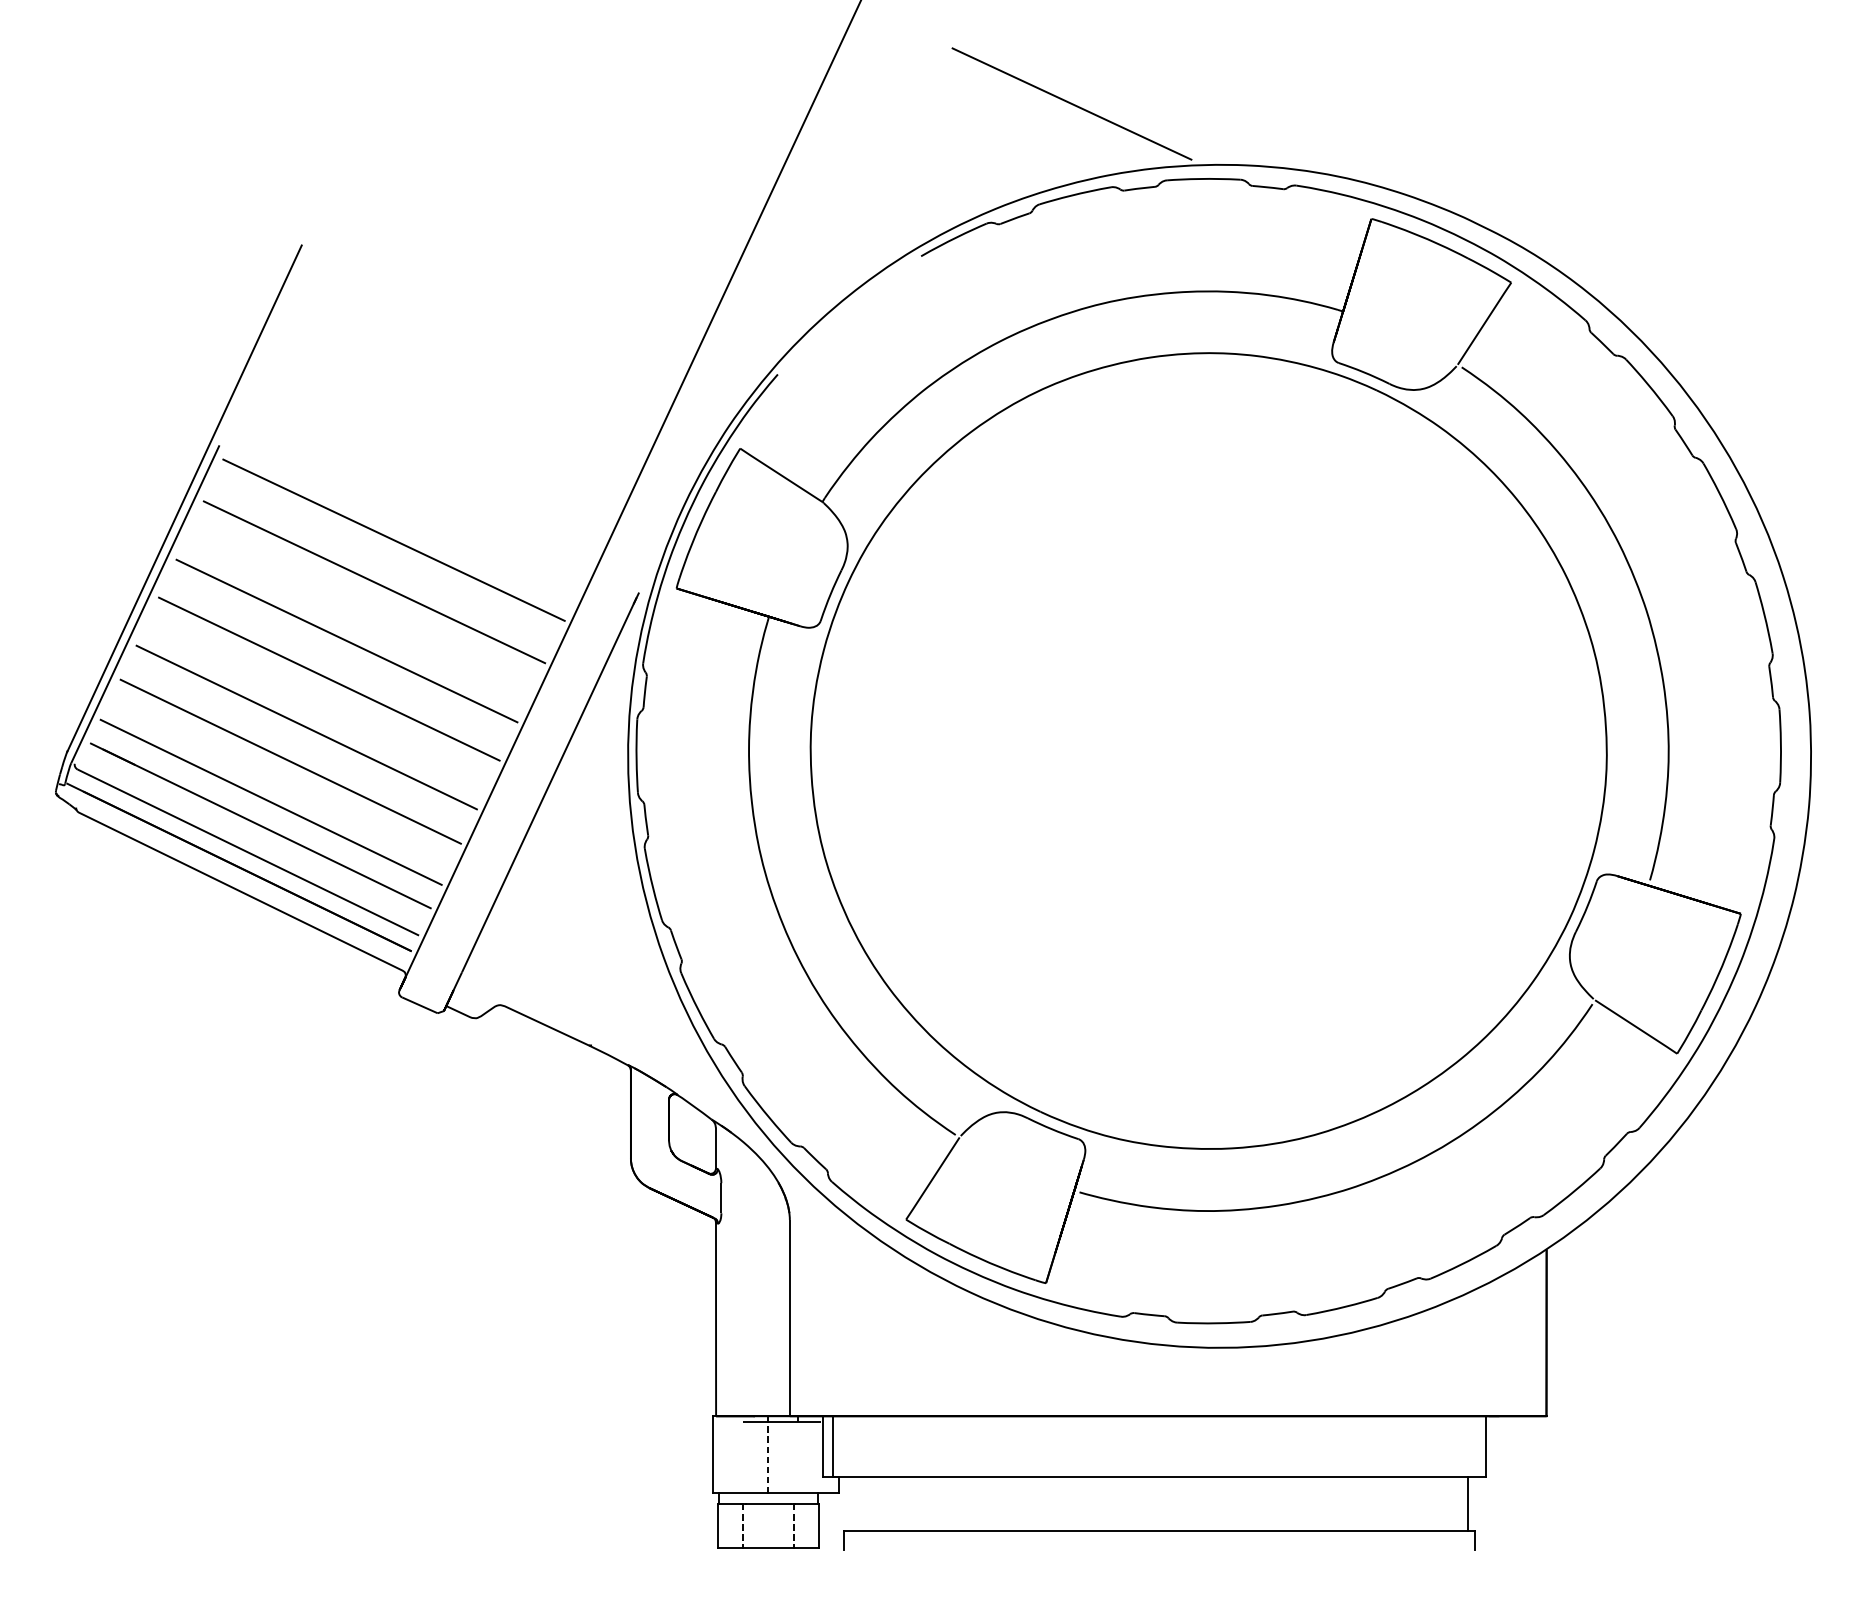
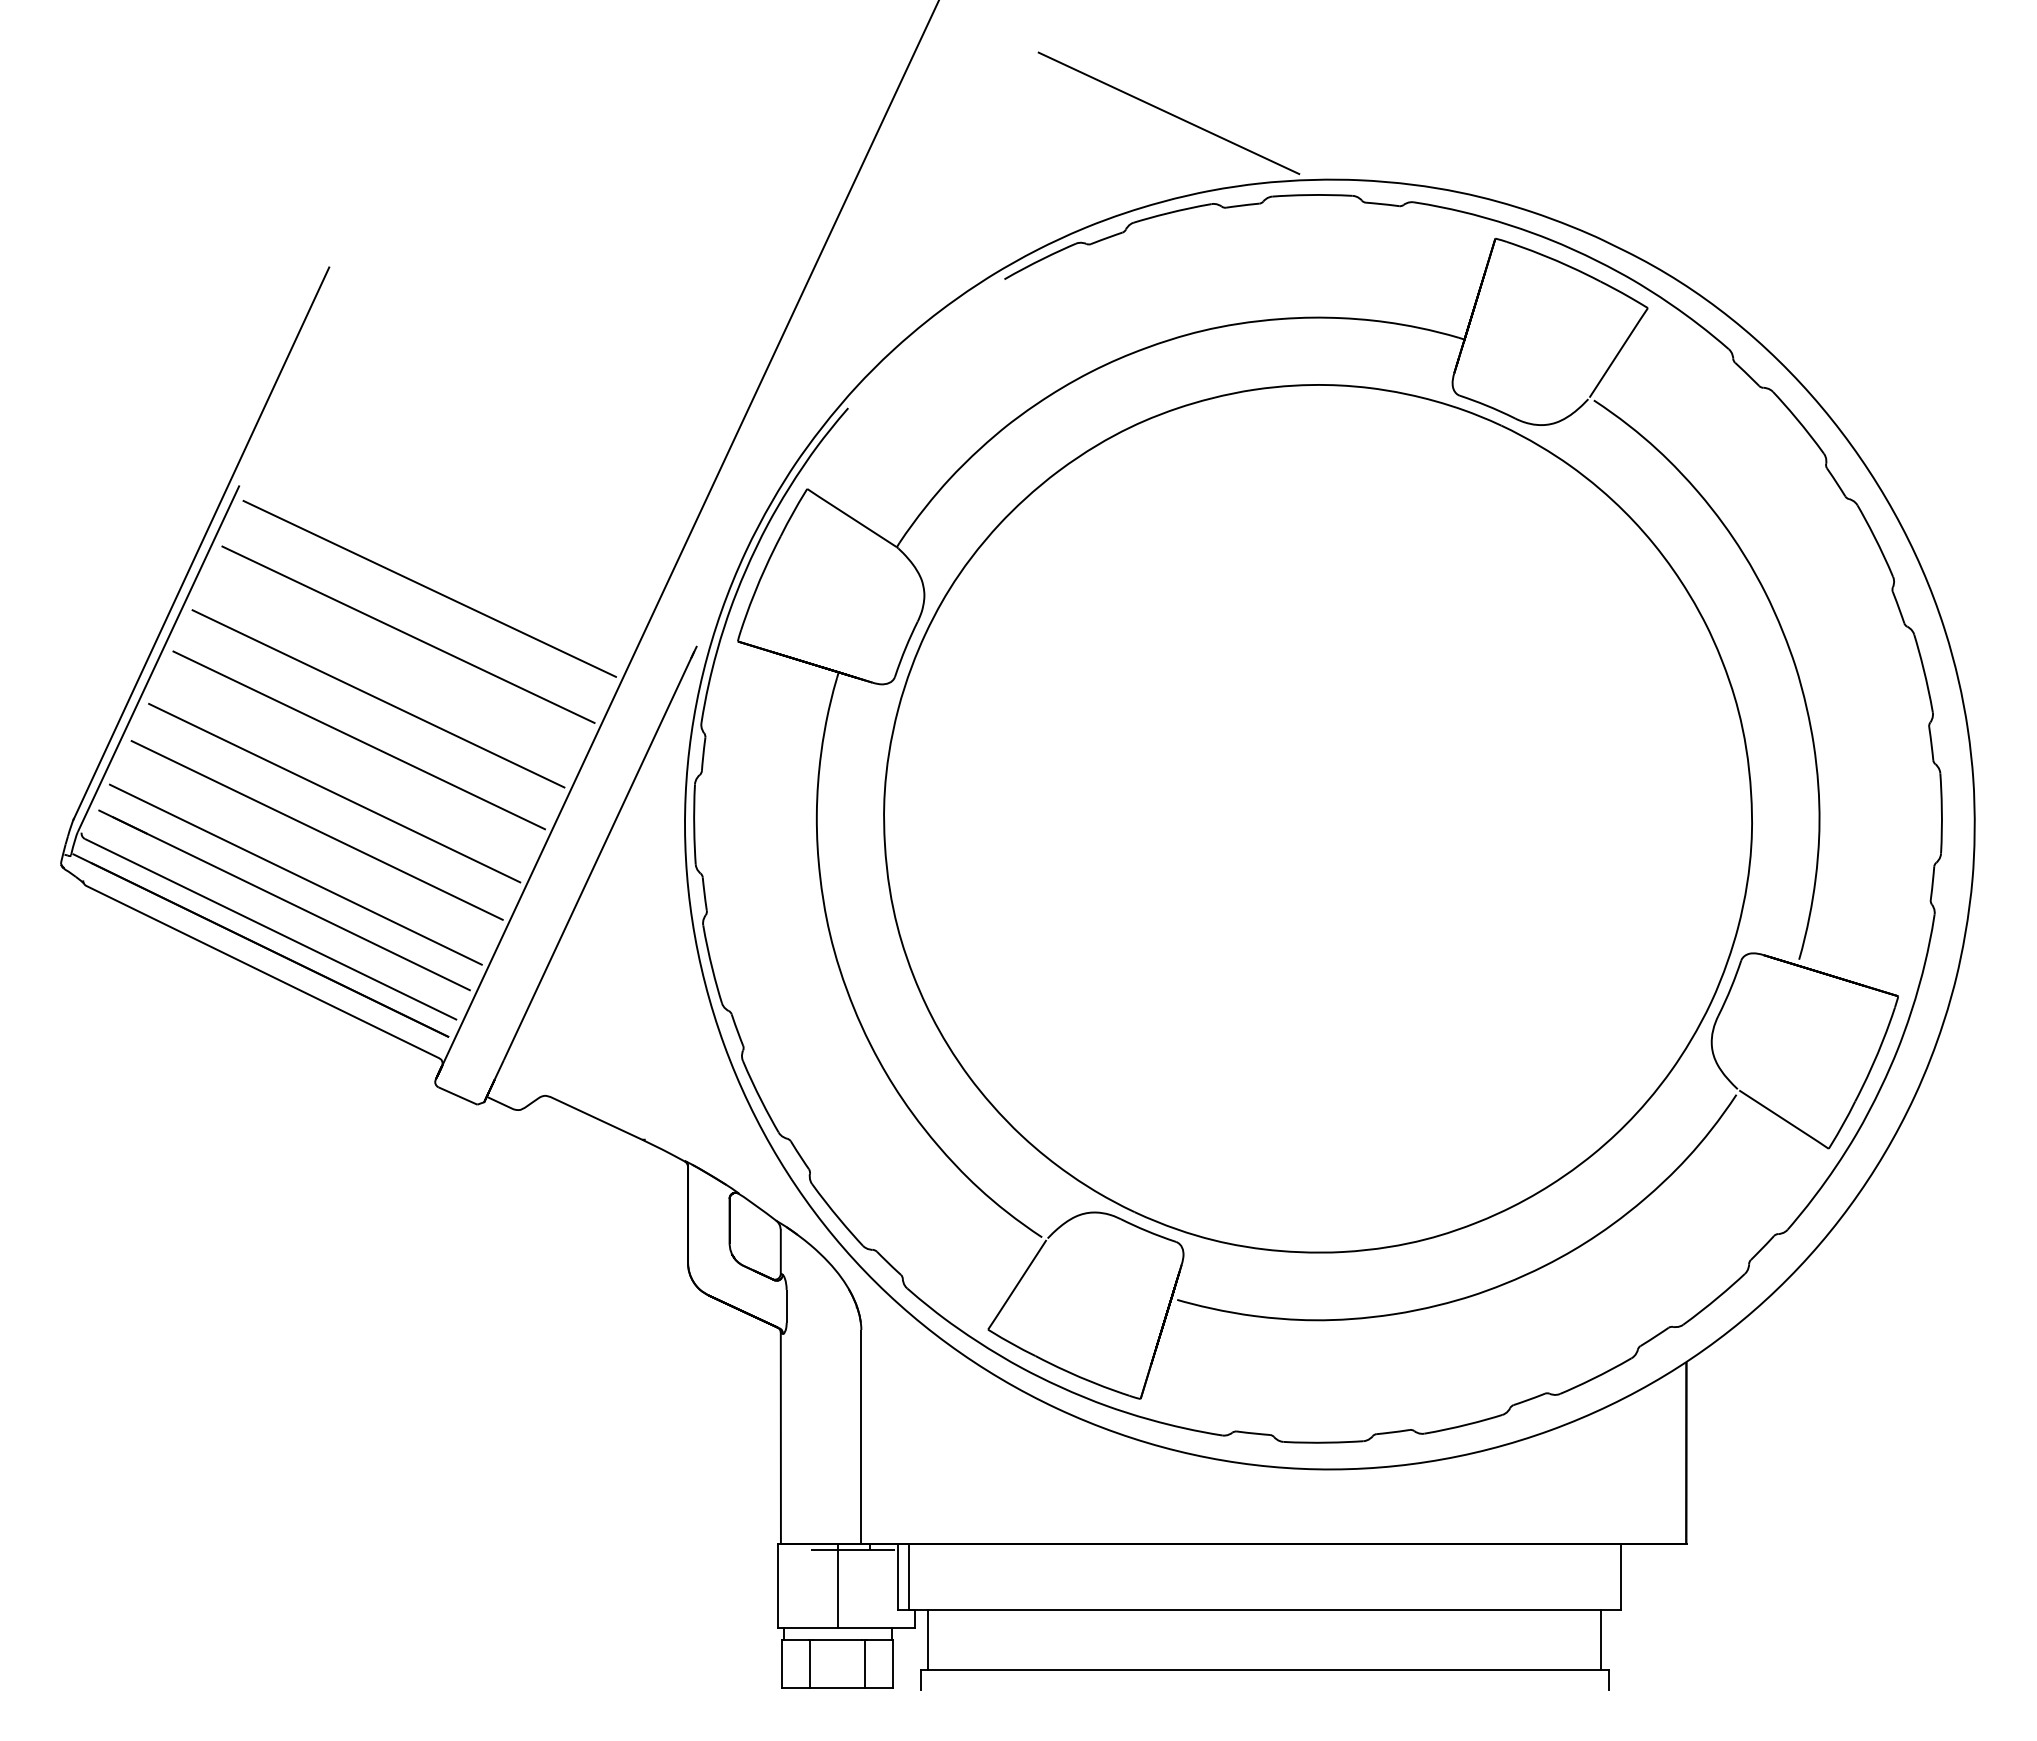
line: (767, 1454) -> (837, 1585), dashed -> solid
line: (851, 1503) -> (928, 1639), added
line: (743, 1525) -> (810, 1663), dashed -> solid
line: (793, 1525) -> (865, 1663), dashed -> solid

